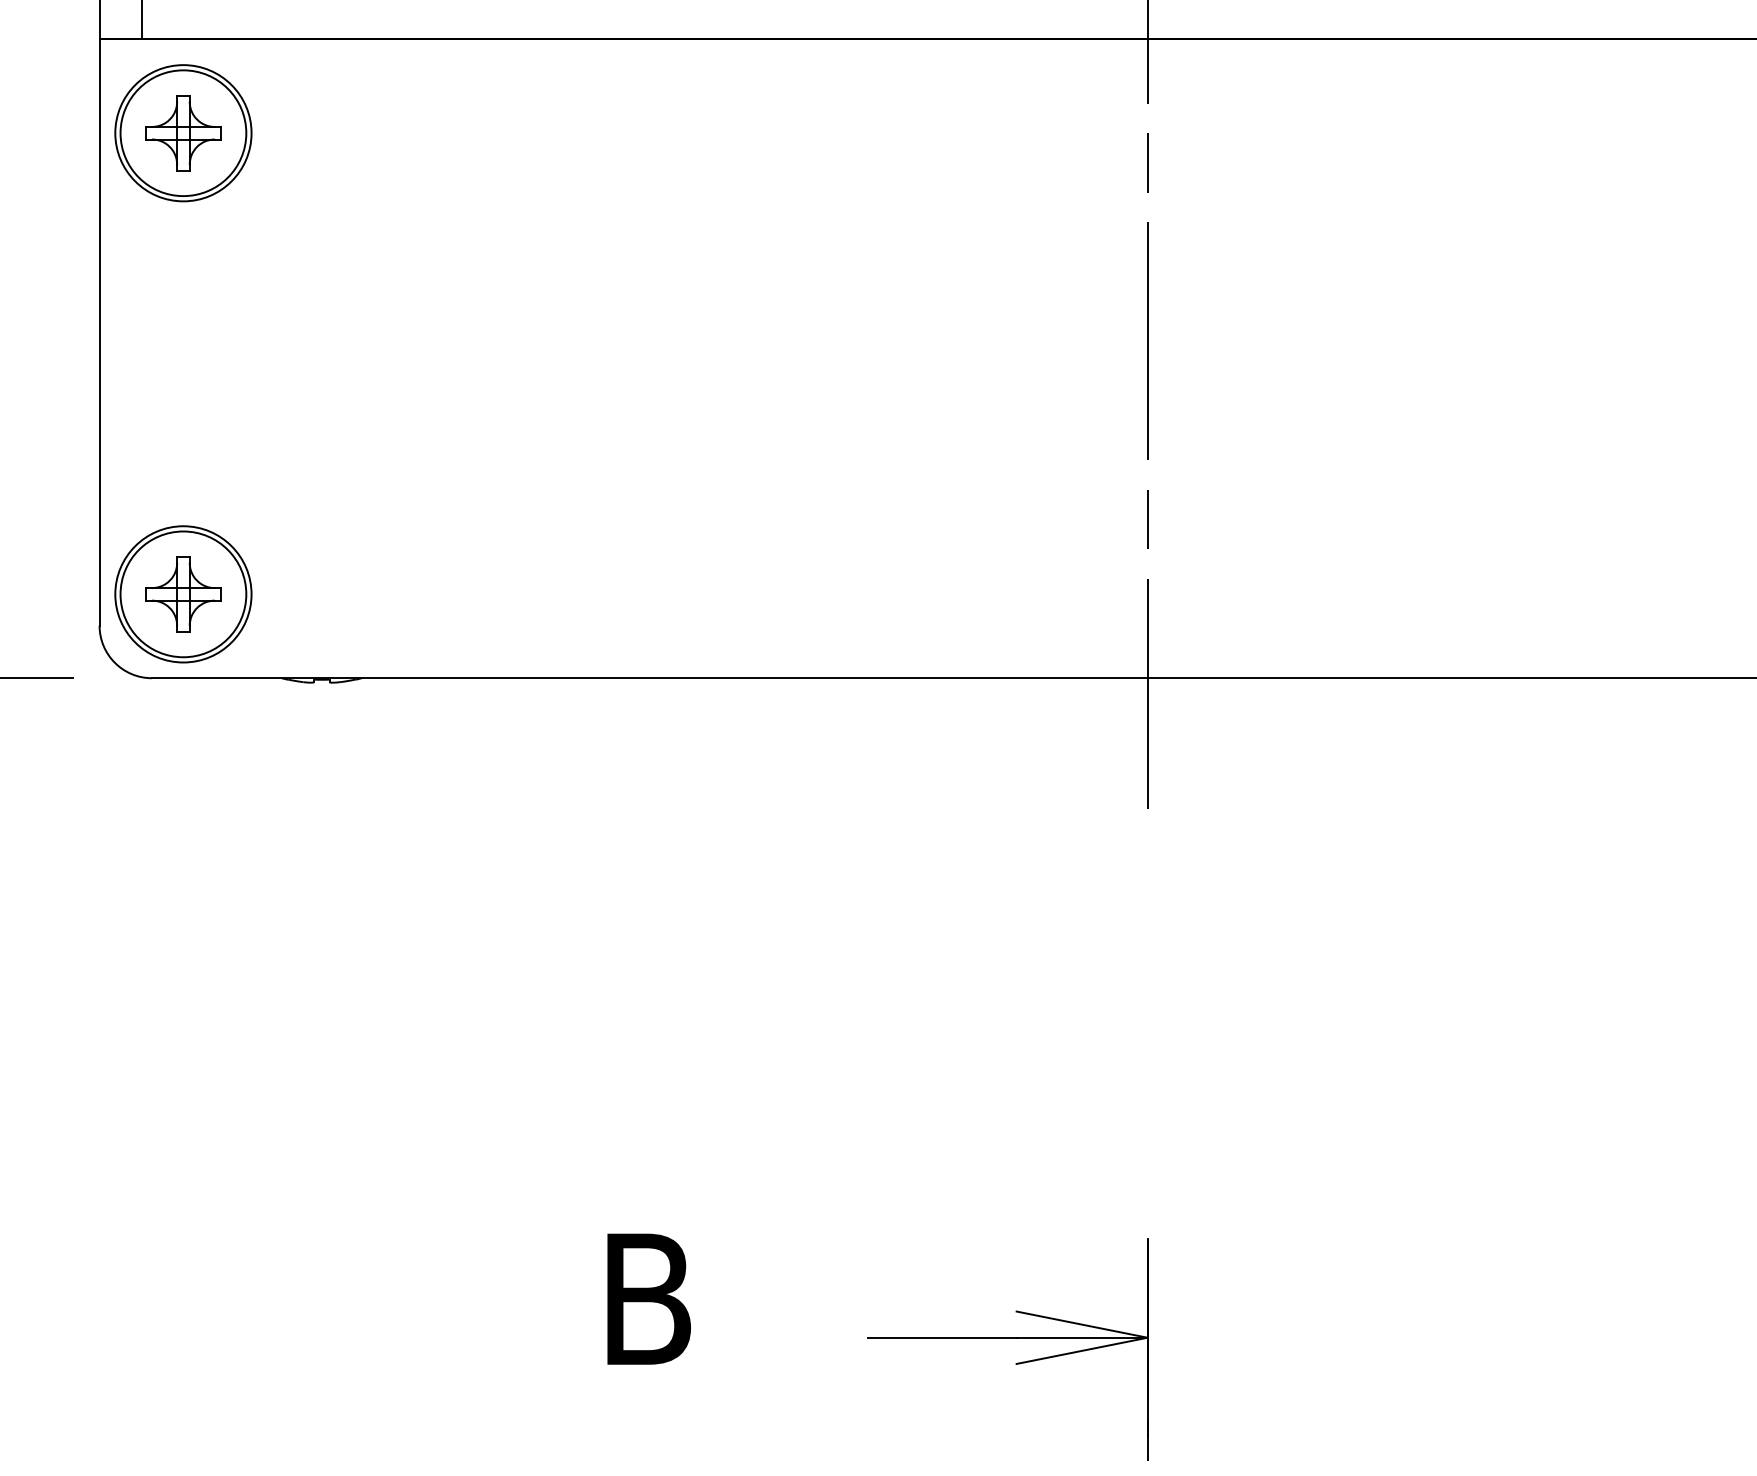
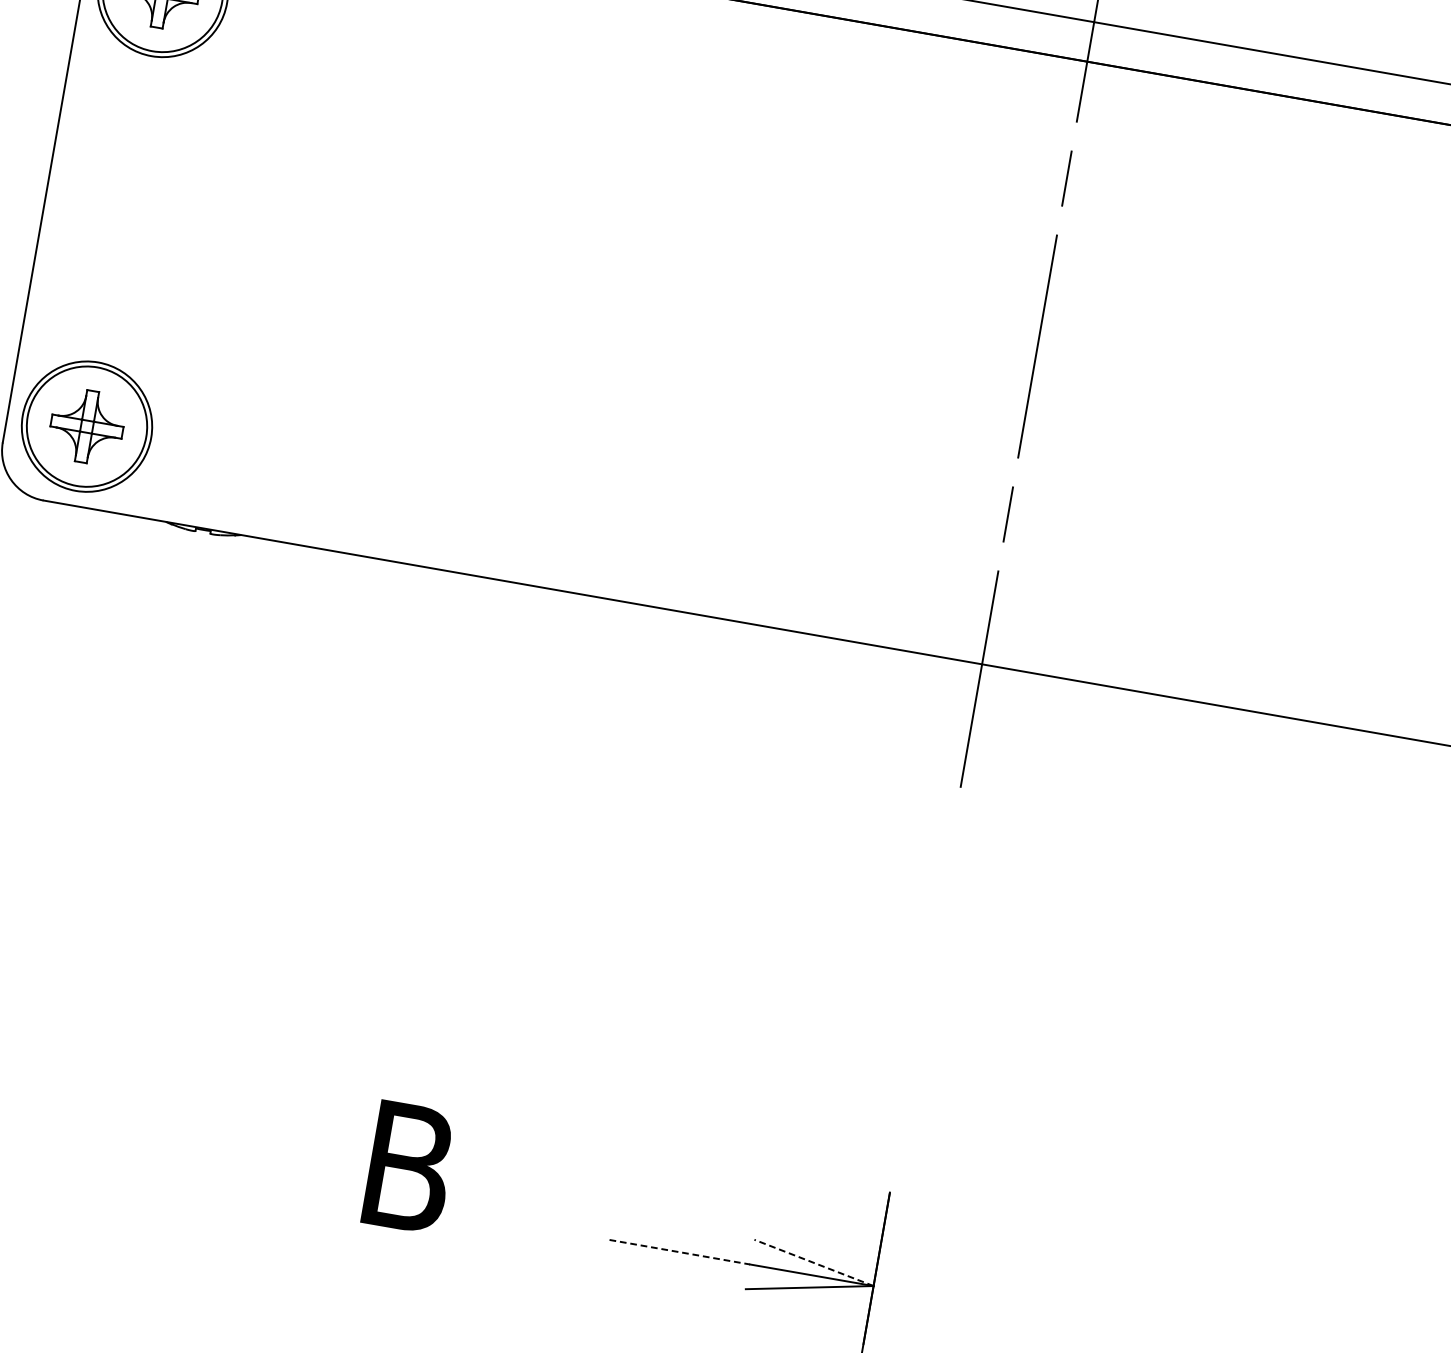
line: (1082, 1324) -> (814, 1262), solid -> dashed
line: (942, 1337) -> (680, 1252), solid -> dashed

